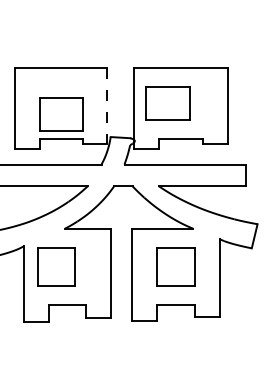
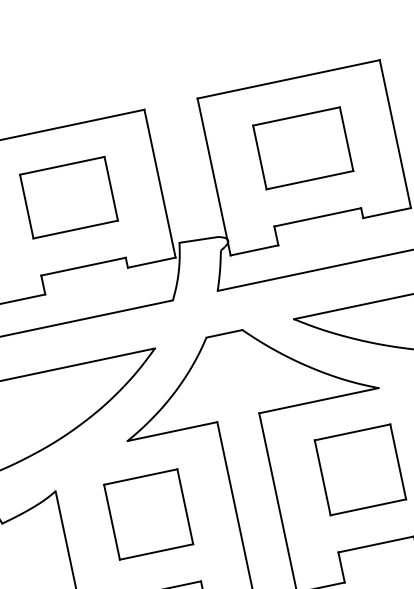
part: (167, 103) -> (302, 148), moved
line: (107, 106) -> (160, 184), dashed -> solid
part: (61, 114) -> (69, 197), moved
part: (56, 266) -> (148, 513), moved

